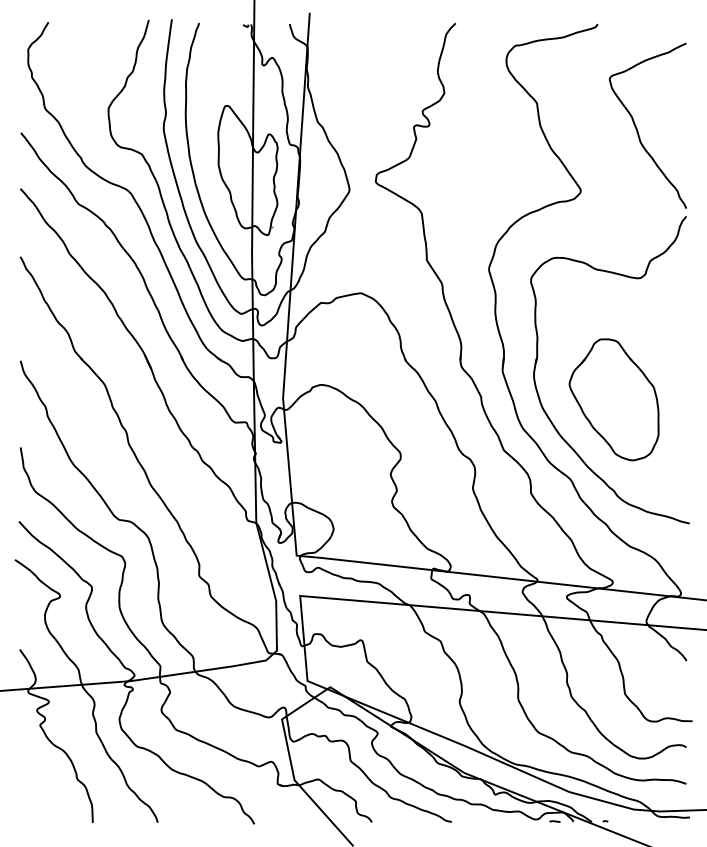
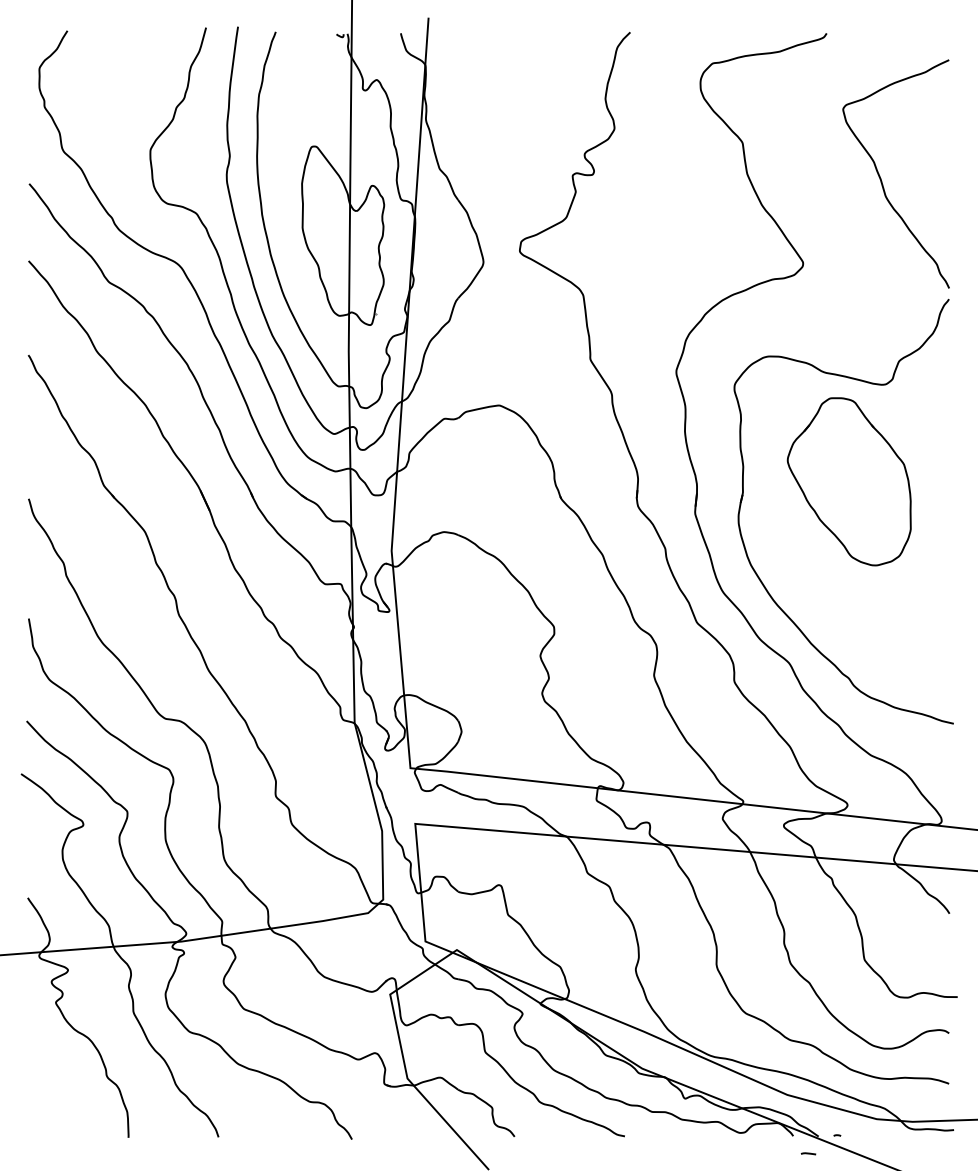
part: (613, 399) -> (848, 481), moved
line: (554, 821) -> (808, 1153), moved

